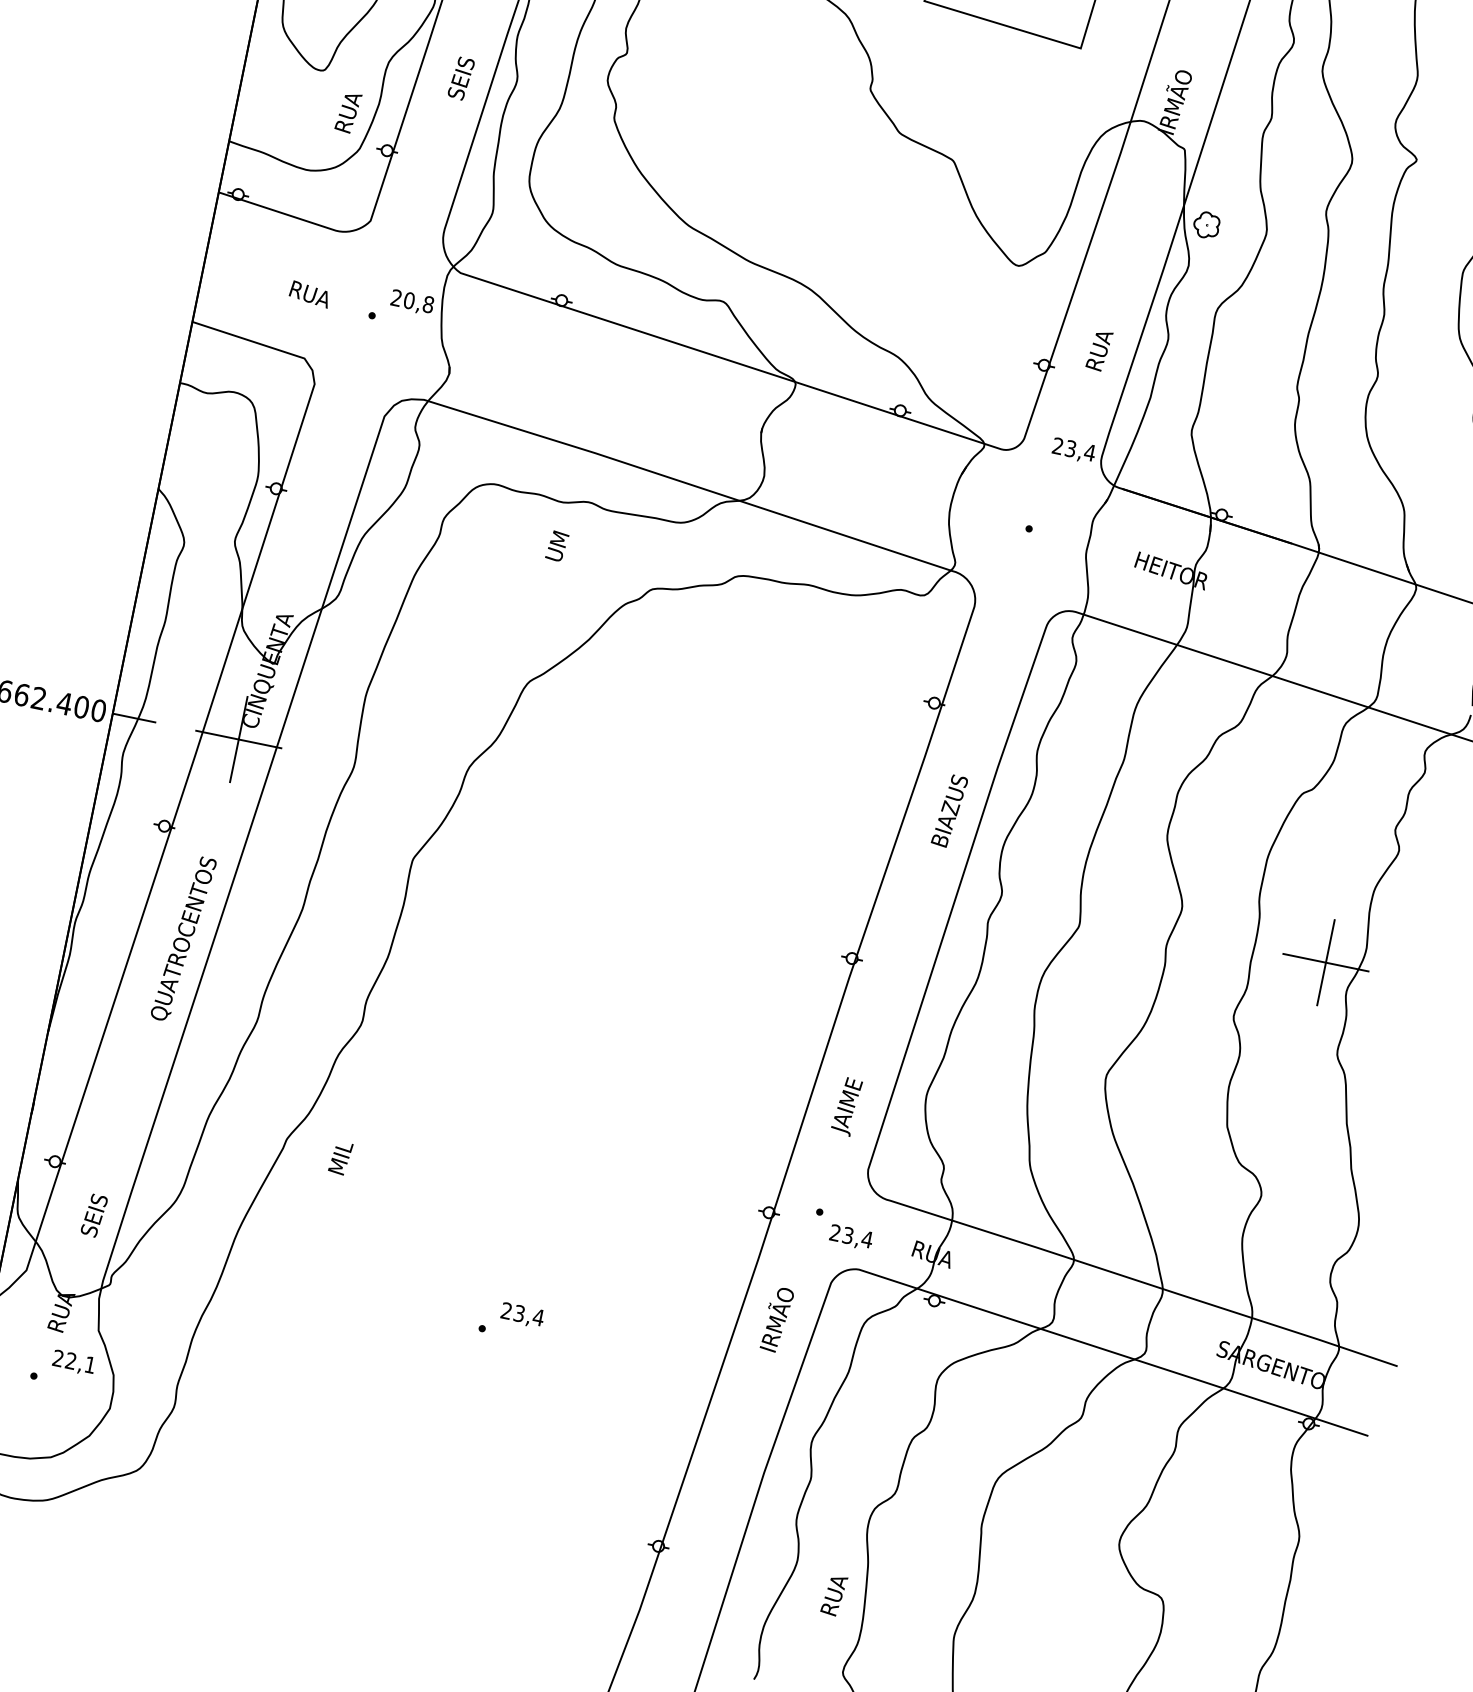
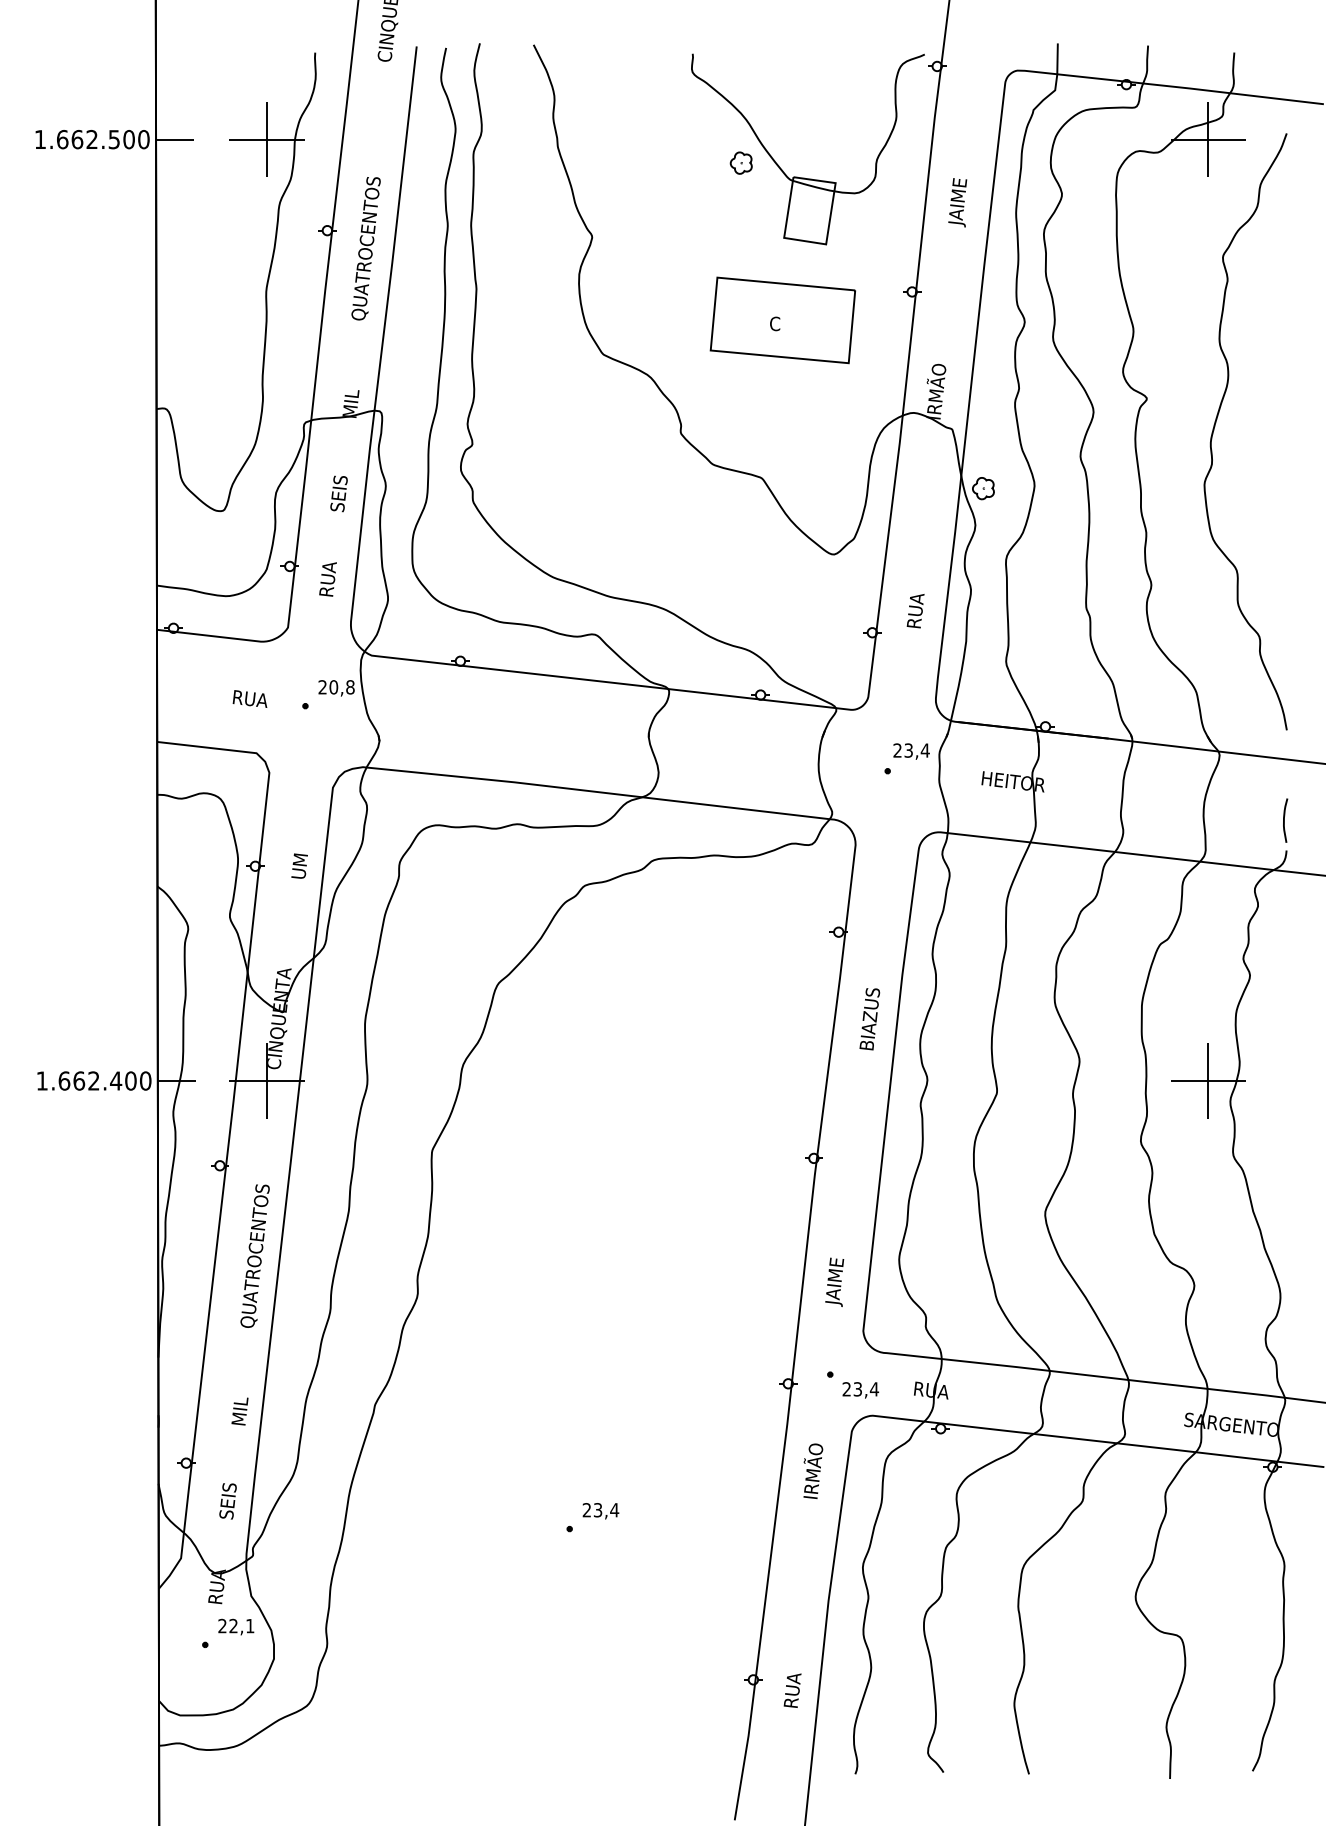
text: (347, 112) -> (327, 579), moved
text: (1073, 450) -> (911, 751), moved
text: (557, 545) -> (299, 865), moved
text: (340, 1158) -> (239, 1411), moved
text: (834, 1595) -> (792, 1690), moved

